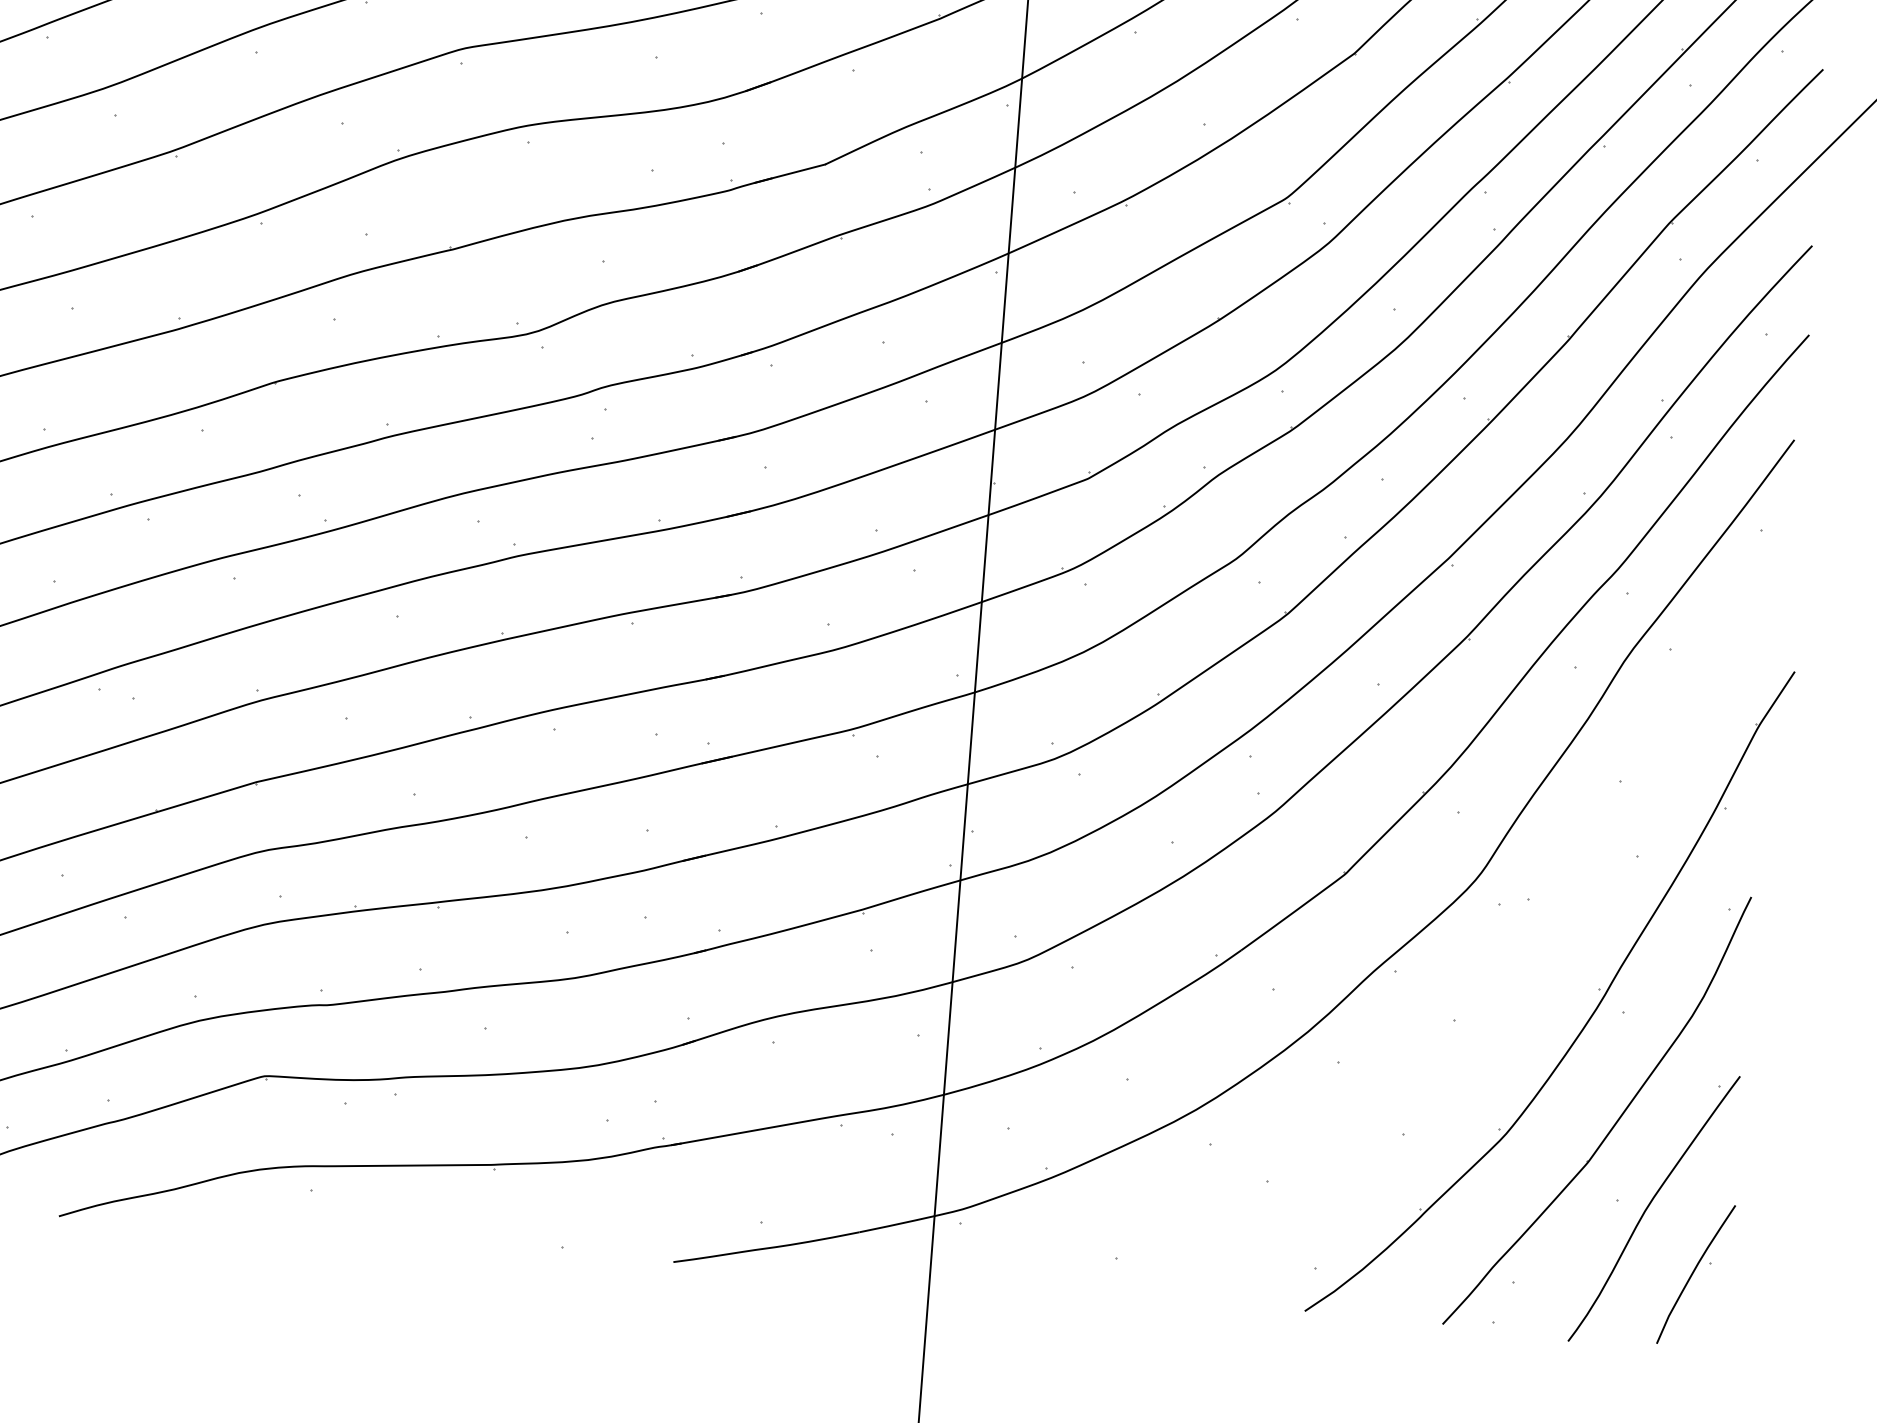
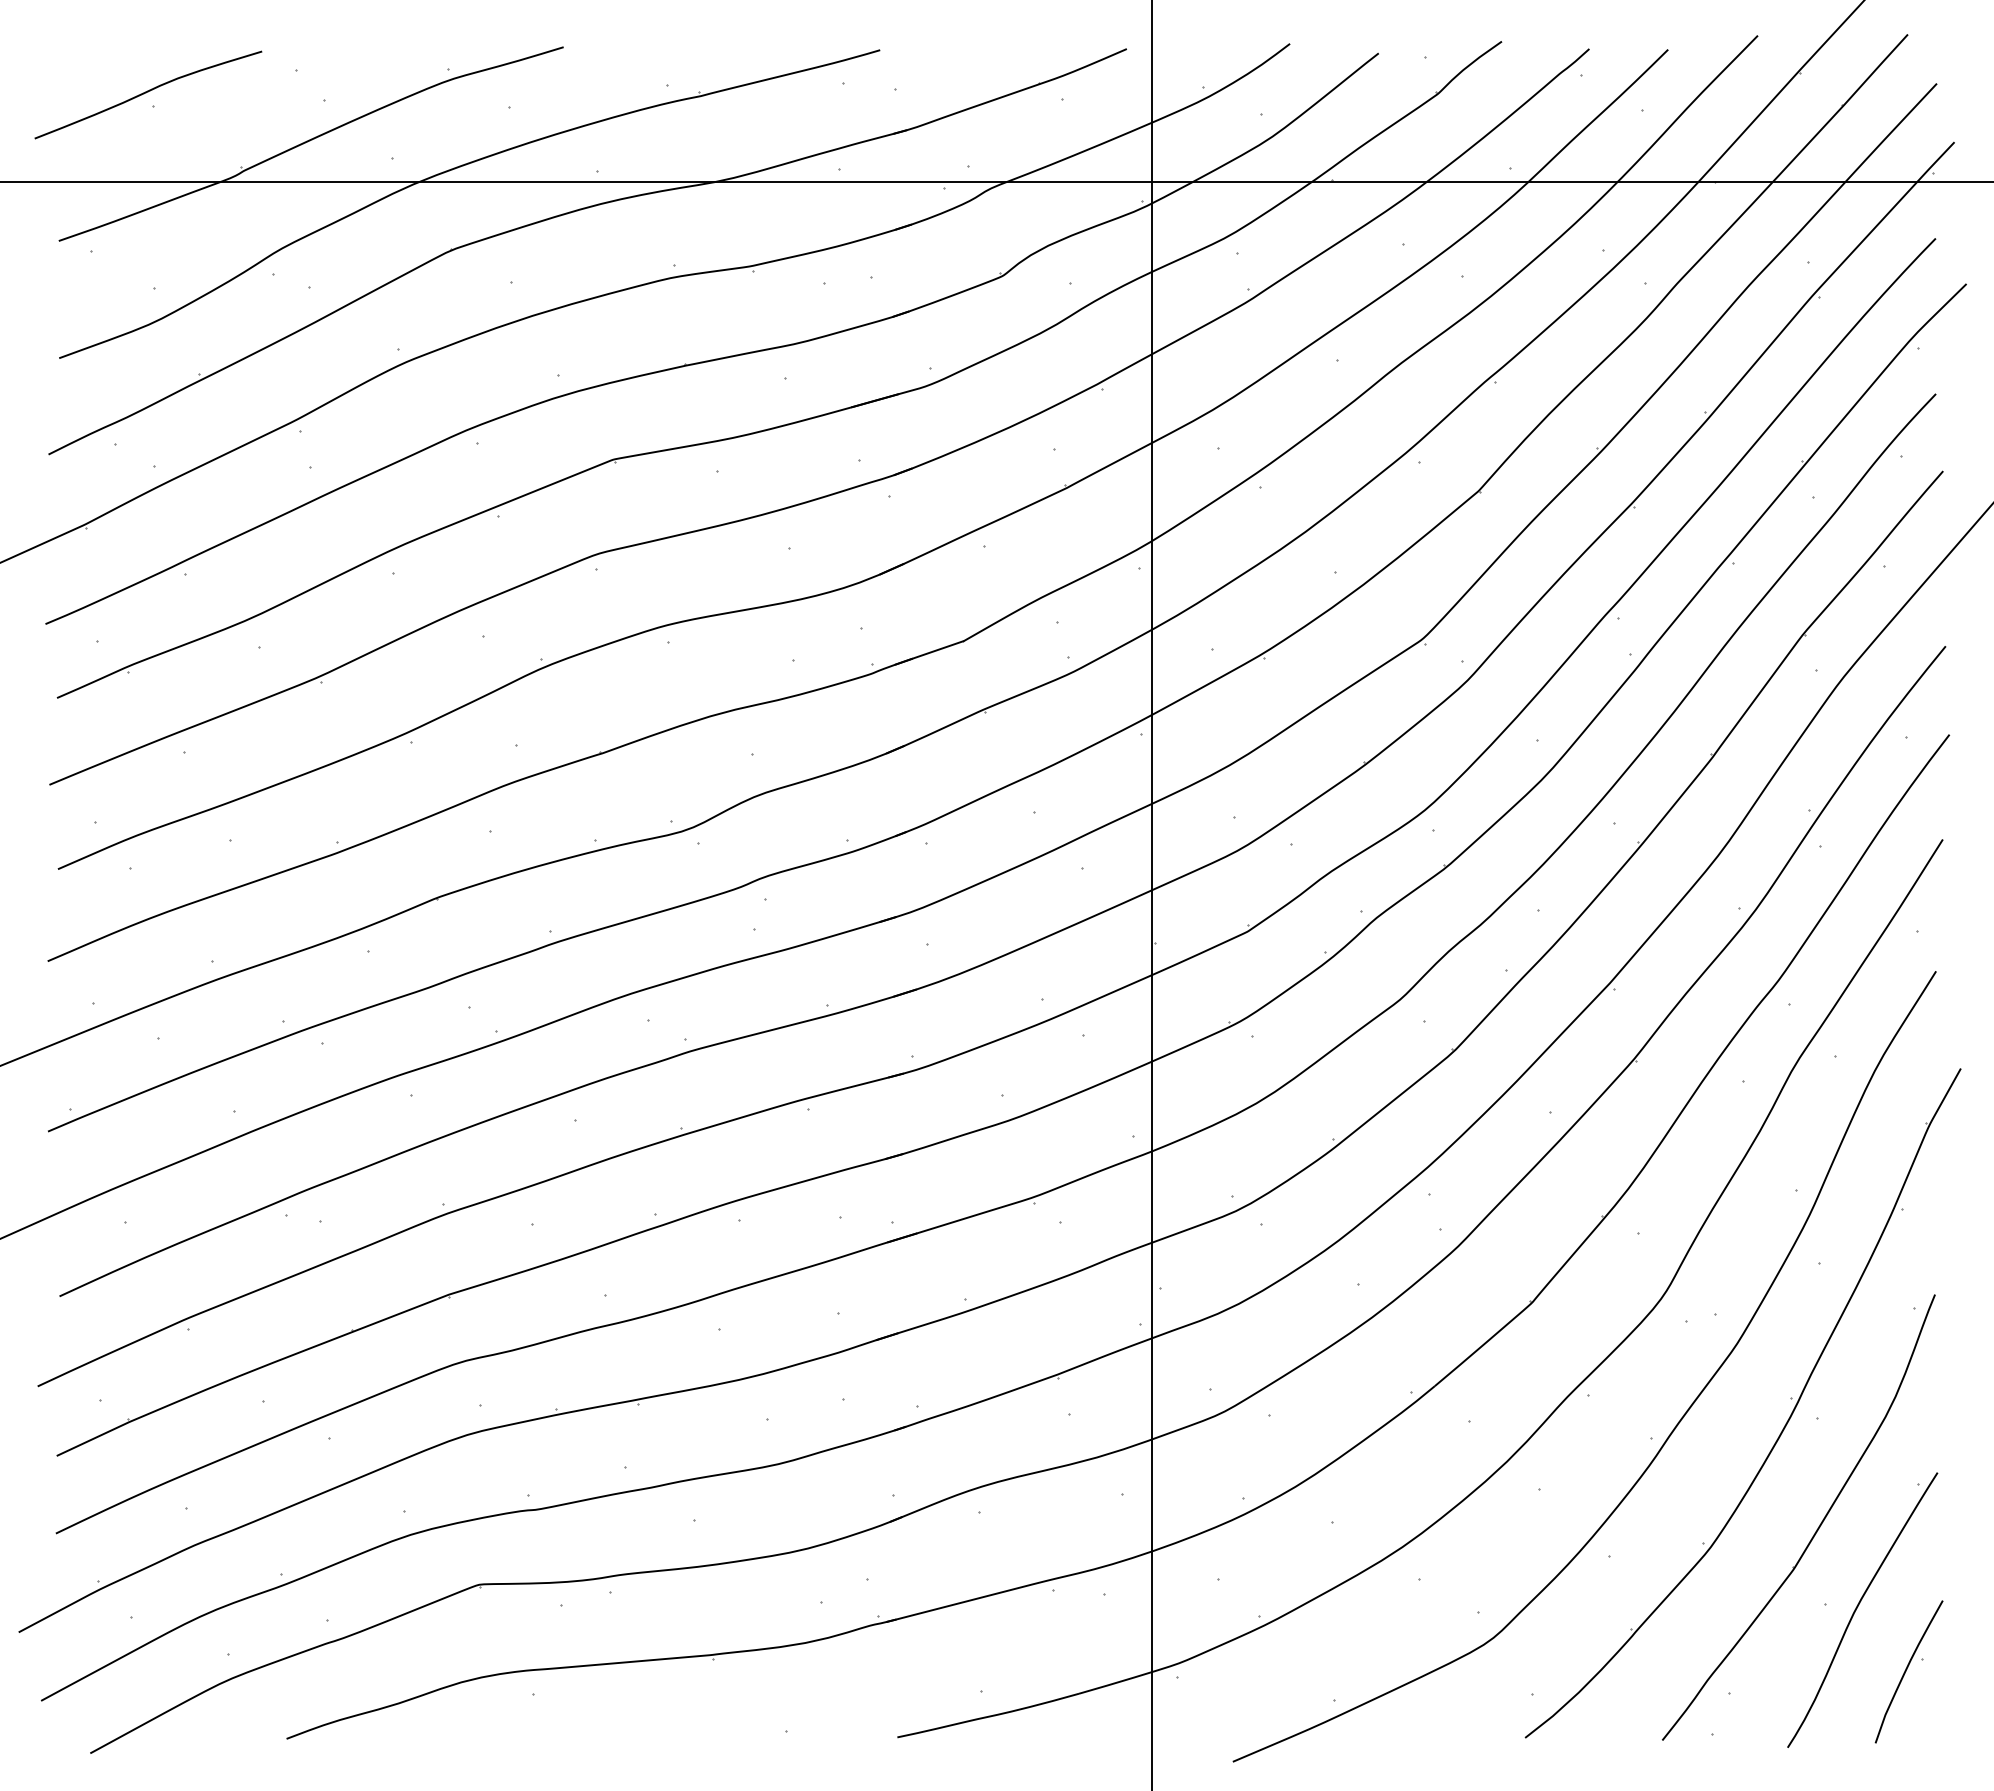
curve: (1474, 1015) -> (1670, 1432), added

